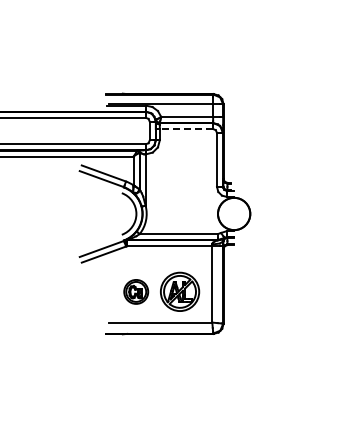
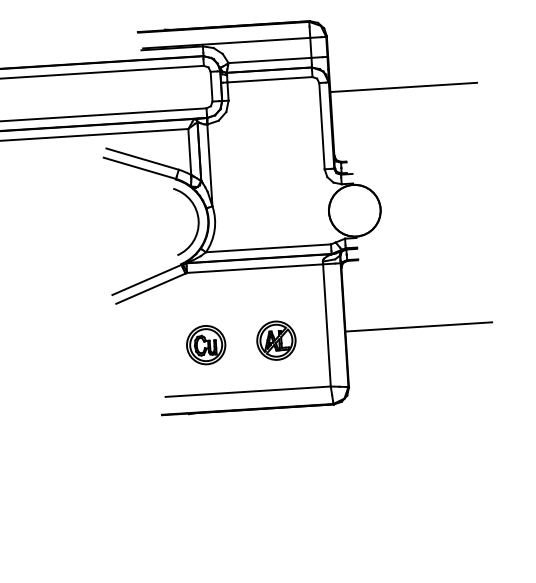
line: (186, 129) -> (270, 80), dashed -> solid
line: (269, 139) -> (403, 88), added
line: (269, 288) -> (418, 326), added
part: (180, 291) -> (276, 340), size x0.62

